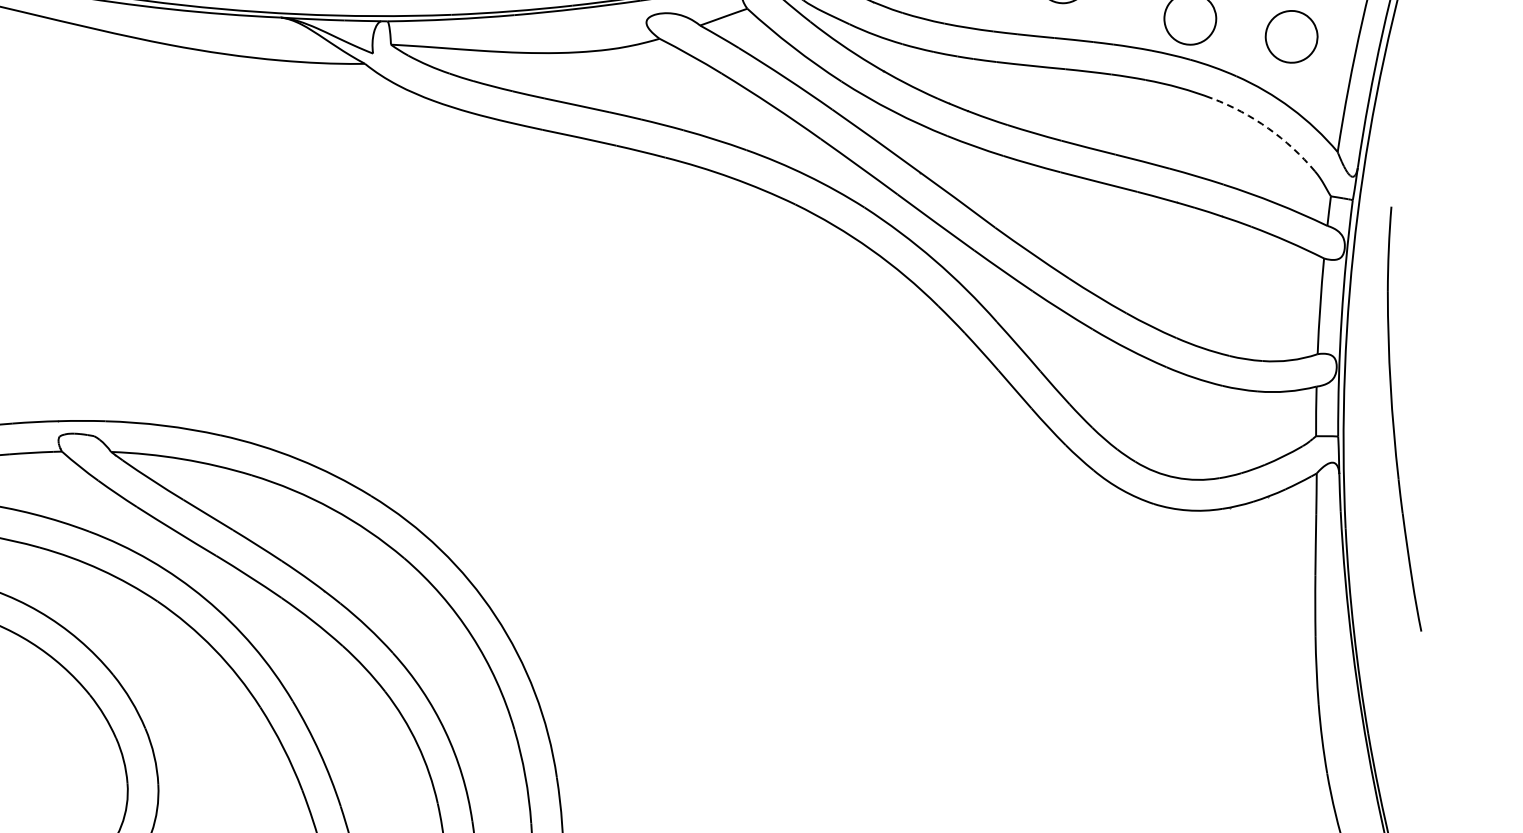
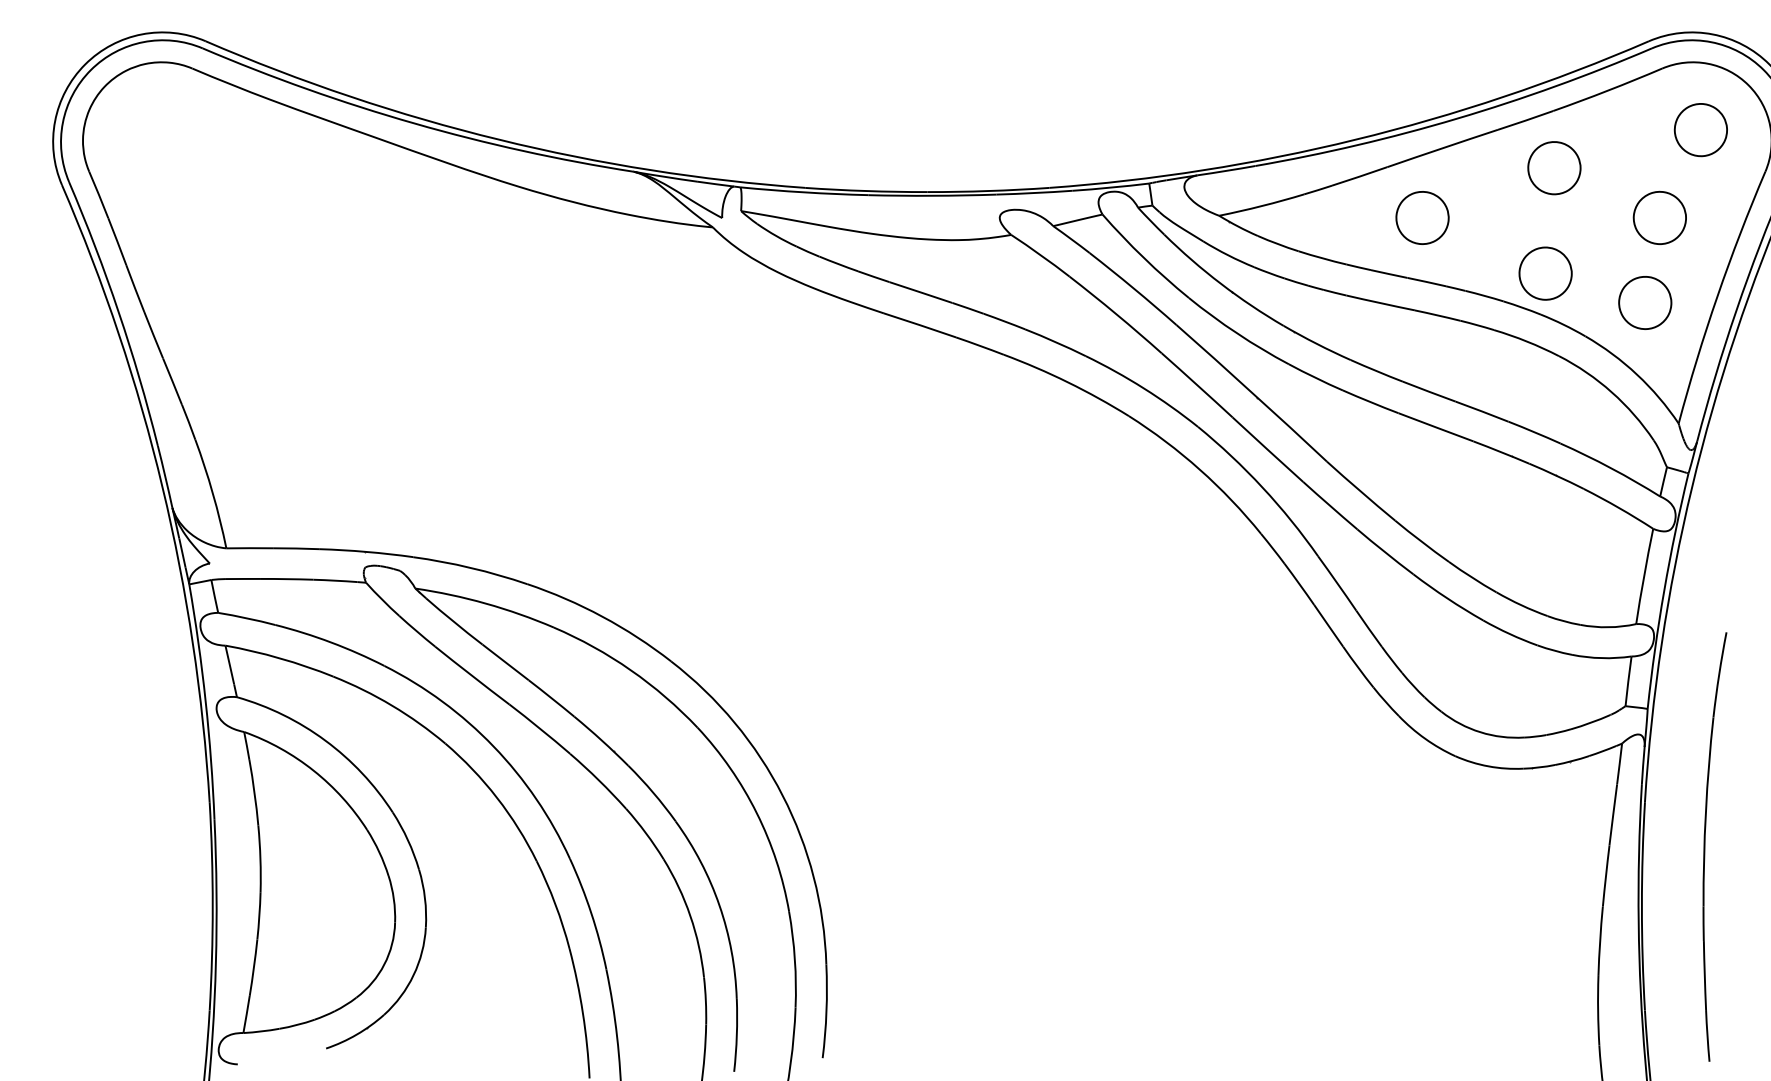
arc: (1268, 128) -> (1611, 392), dashed -> solid
part: (1394, 419) -> (1705, 846), moved

